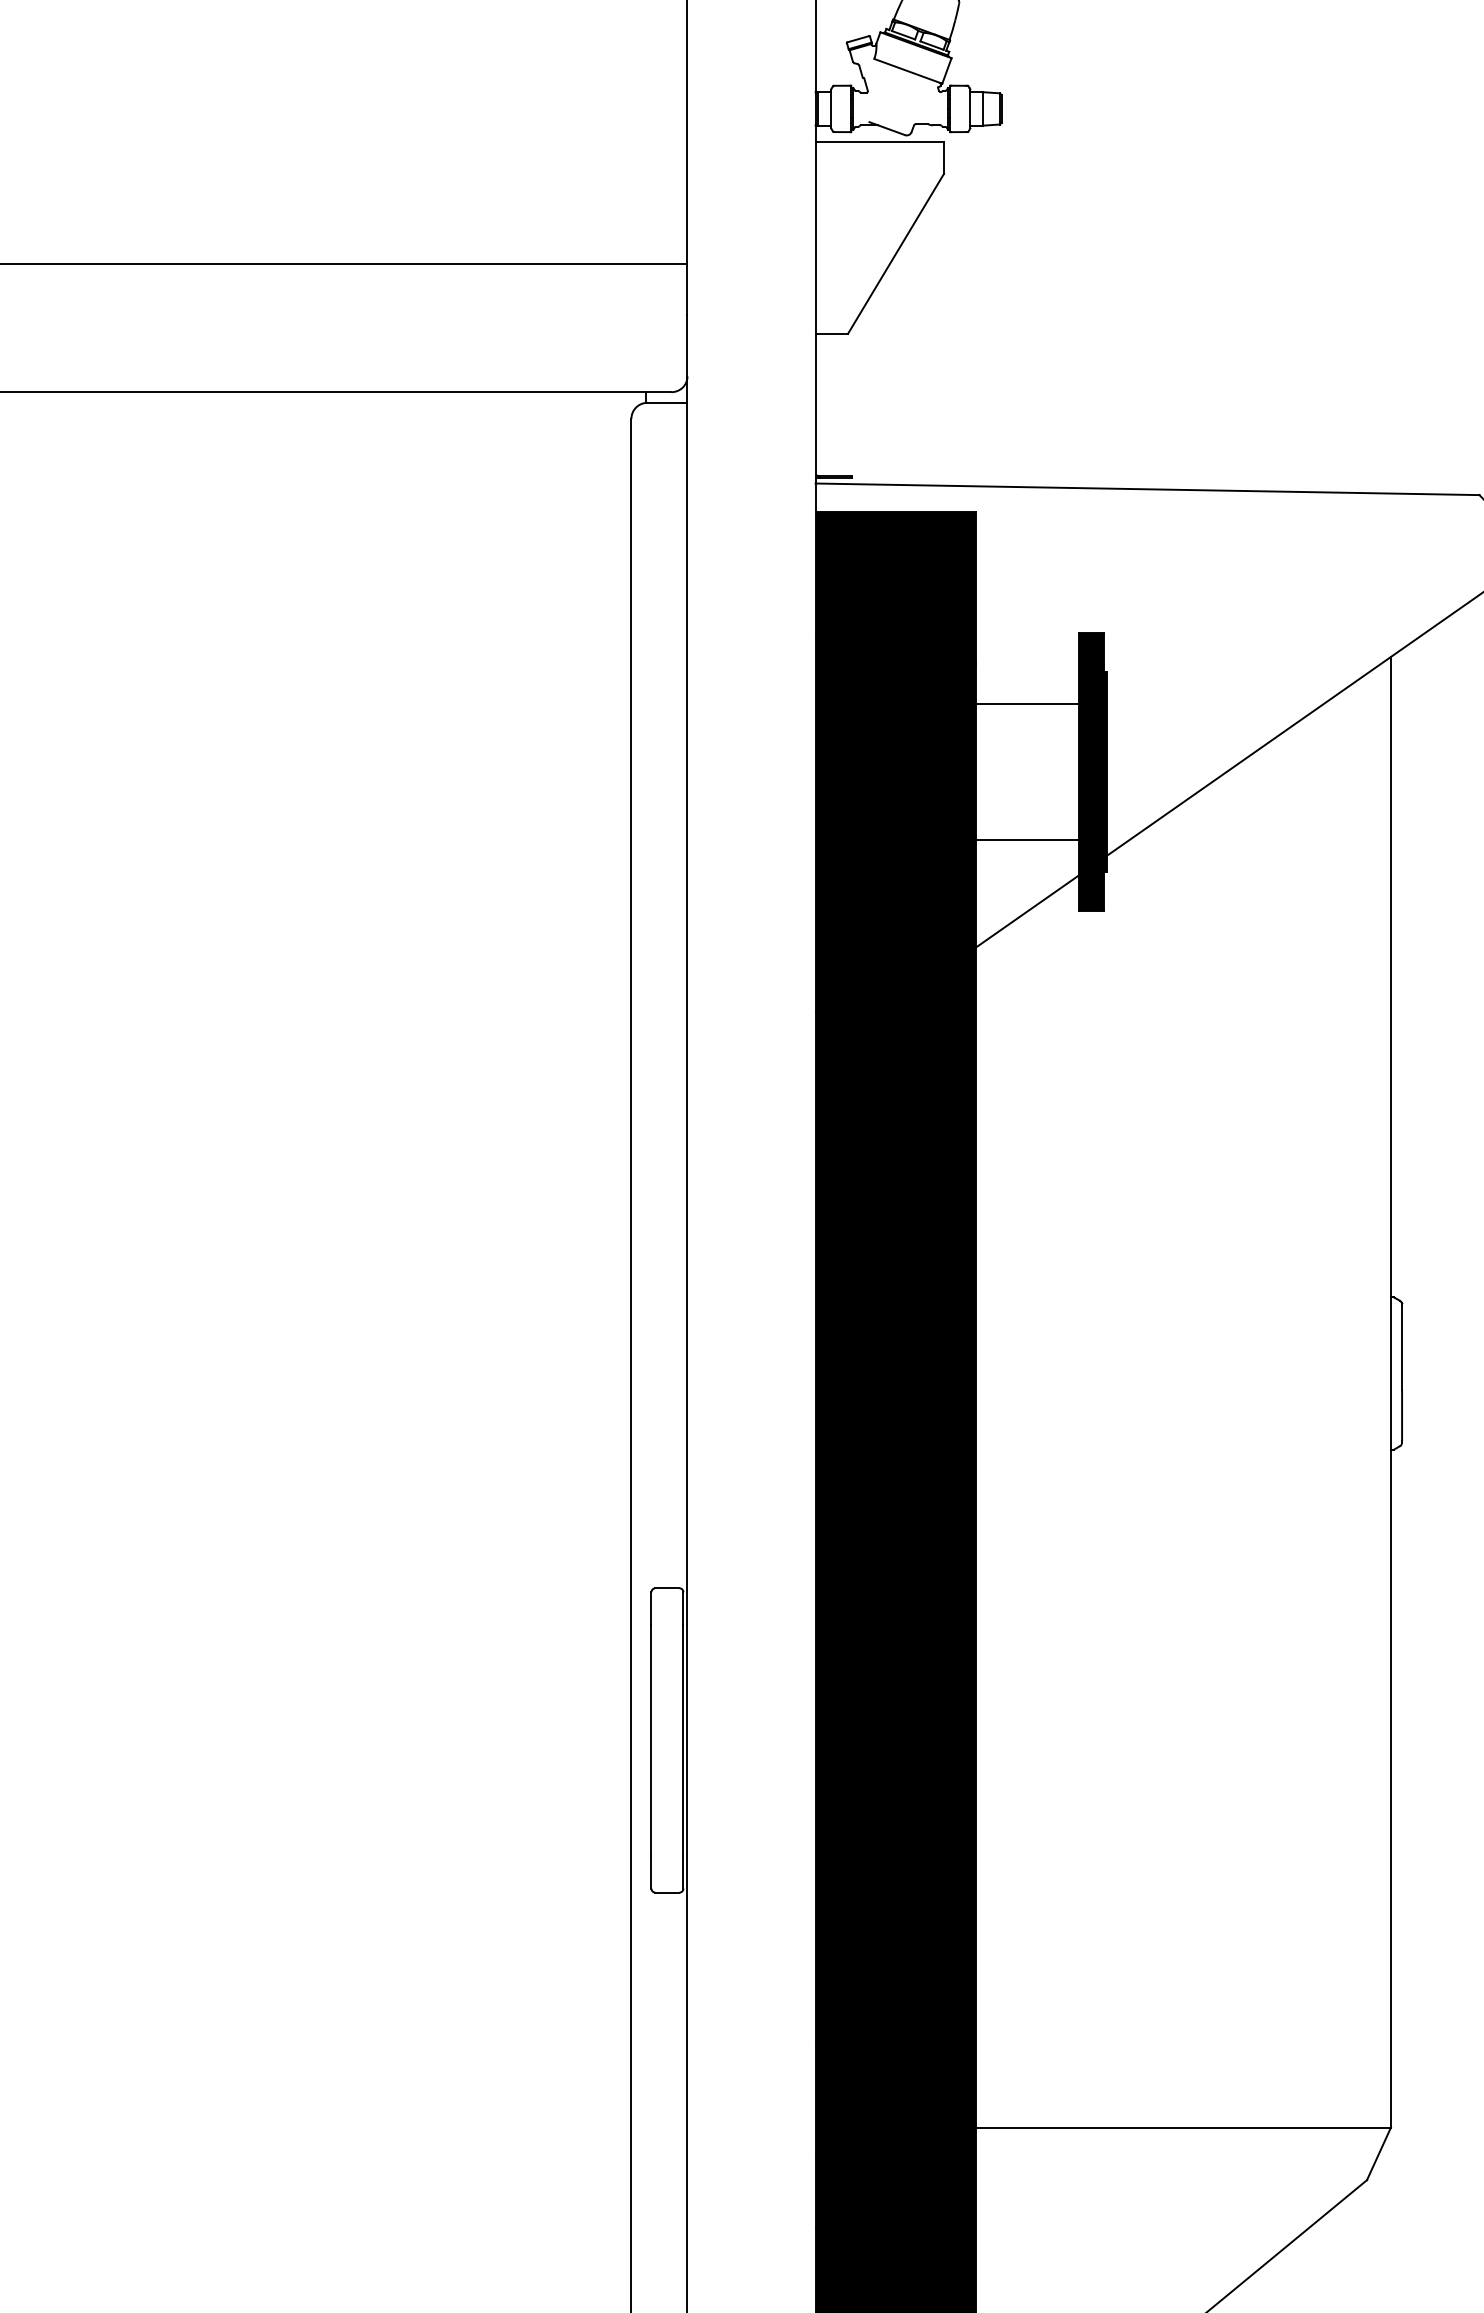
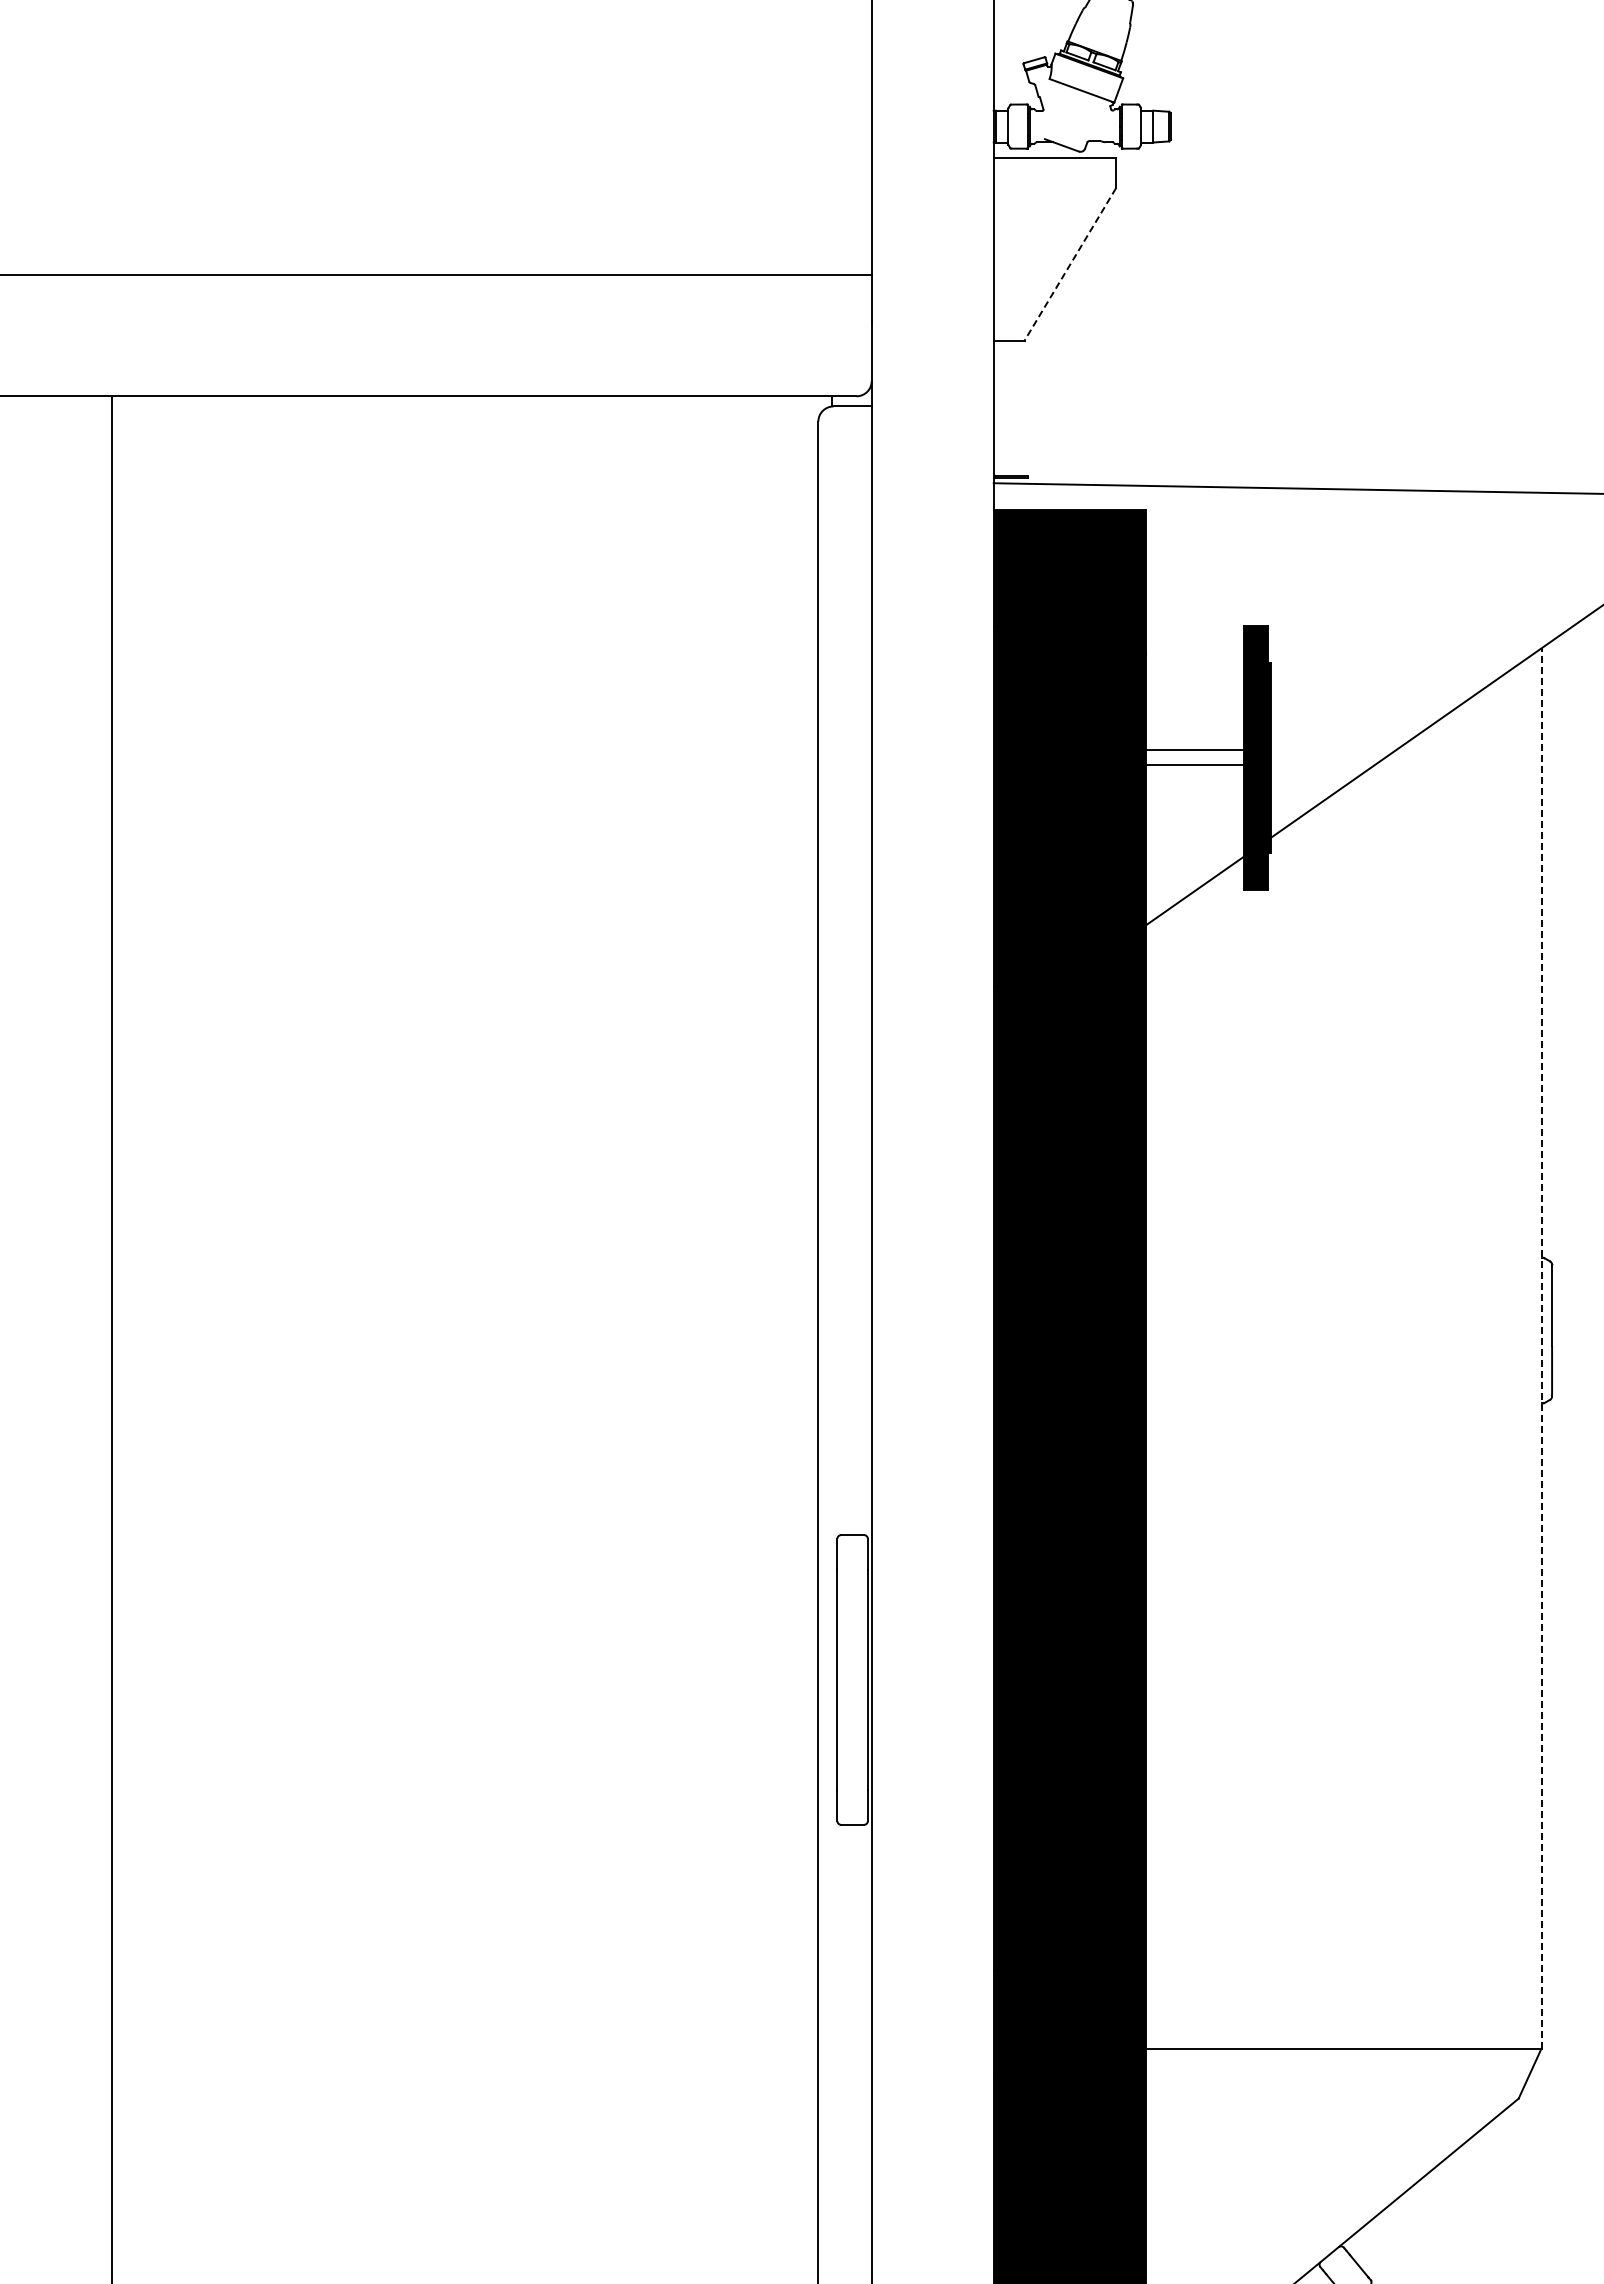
line: (896, 253) -> (1070, 264), solid -> dashed
line: (1027, 704) -> (1195, 765), moved
line: (1027, 839) -> (1195, 749), moved
line: (1390, 1391) -> (1541, 1347), solid -> dashed

